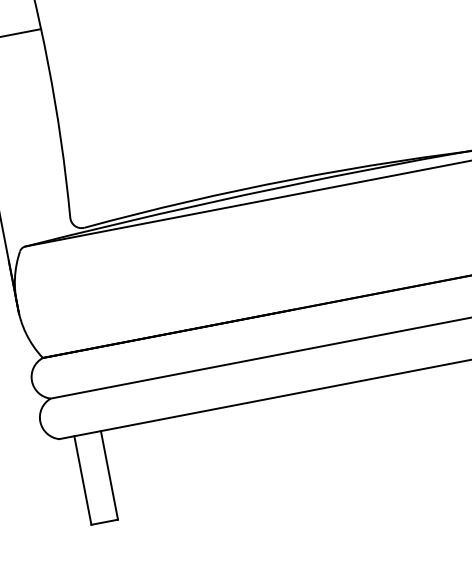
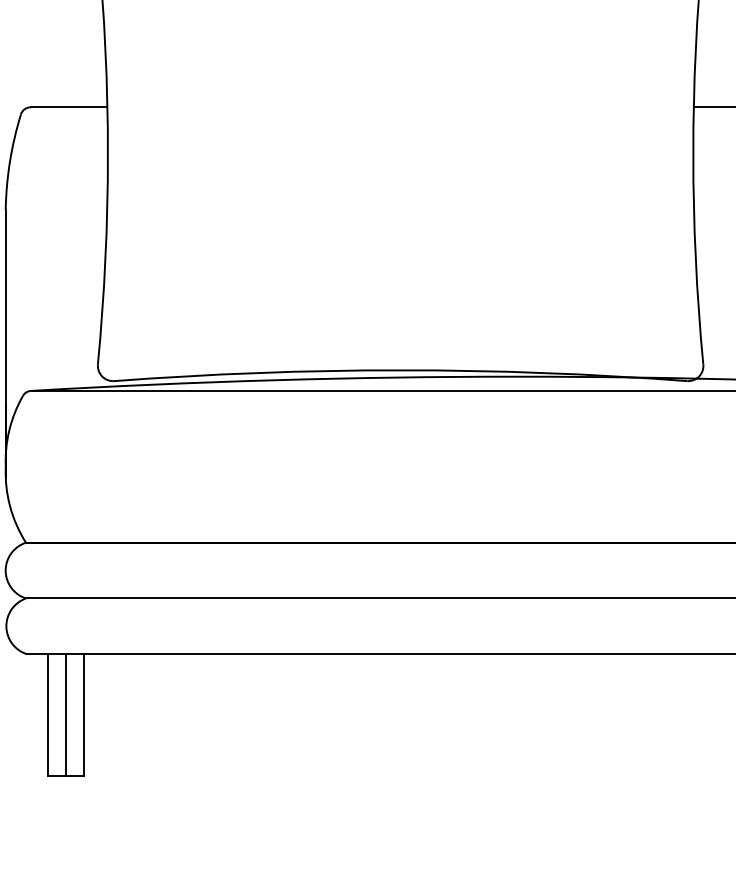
line: (95, 477) -> (65, 714), added

